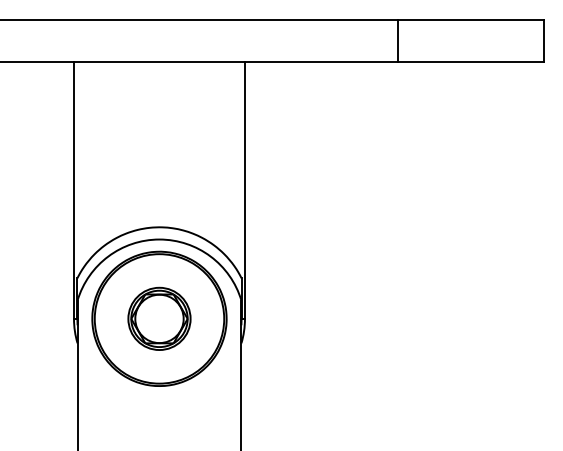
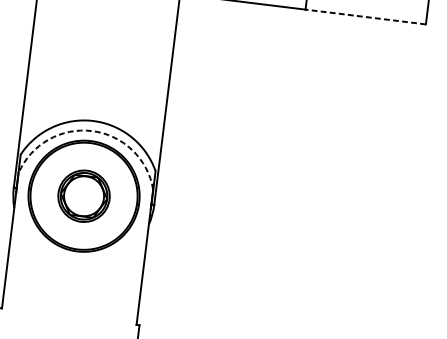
line: (470, 62) -> (365, 17), solid -> dashed
arc: (159, 239) -> (92, 131), solid -> dashed

